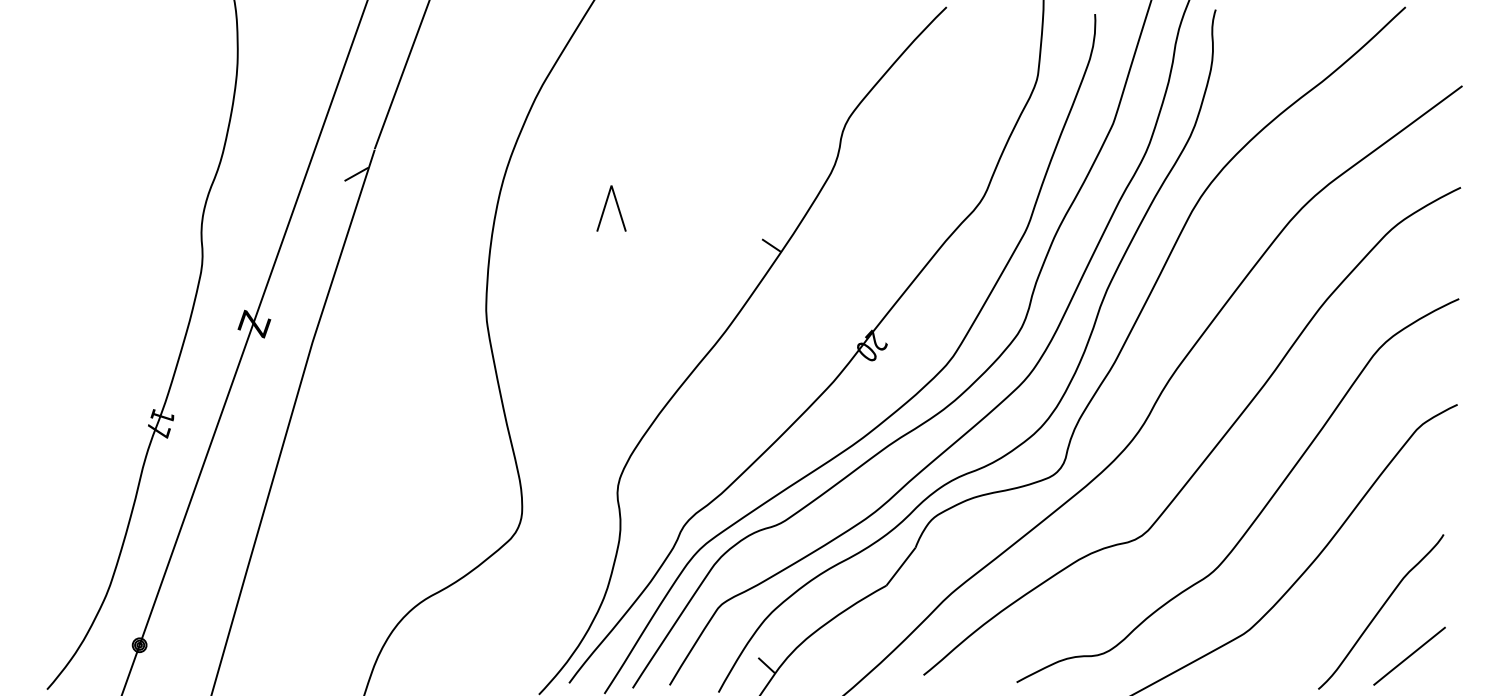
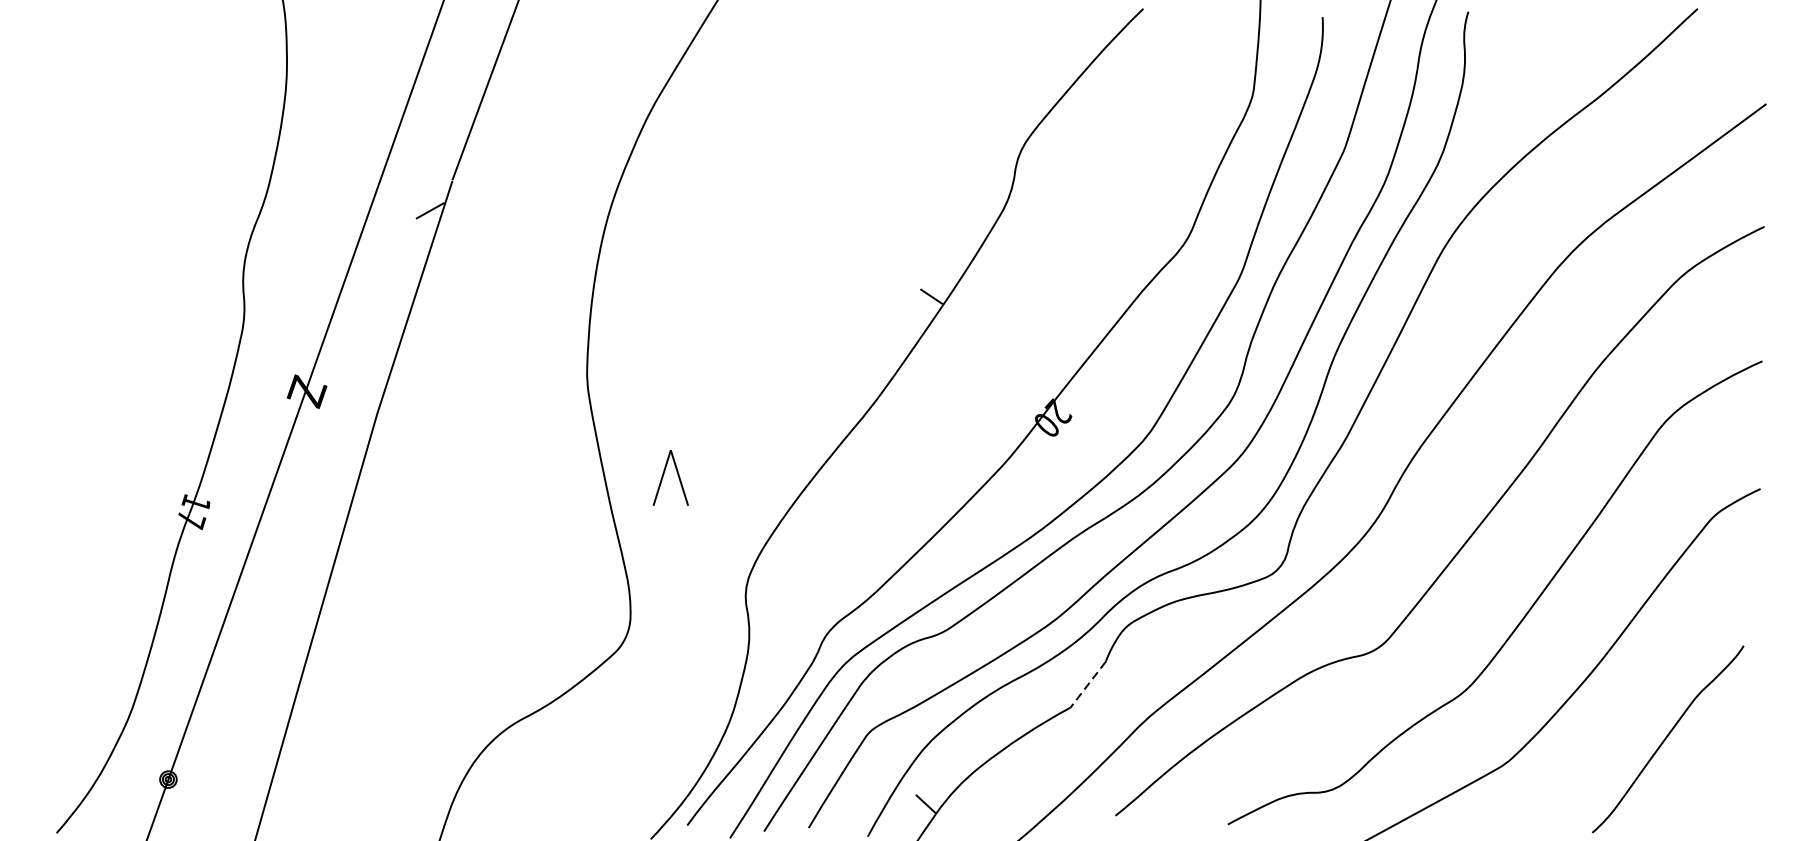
part: (611, 208) -> (670, 477), moved
line: (900, 566) -> (1087, 684), solid -> dashed
line: (1409, 655) -> (1702, 791), removed

